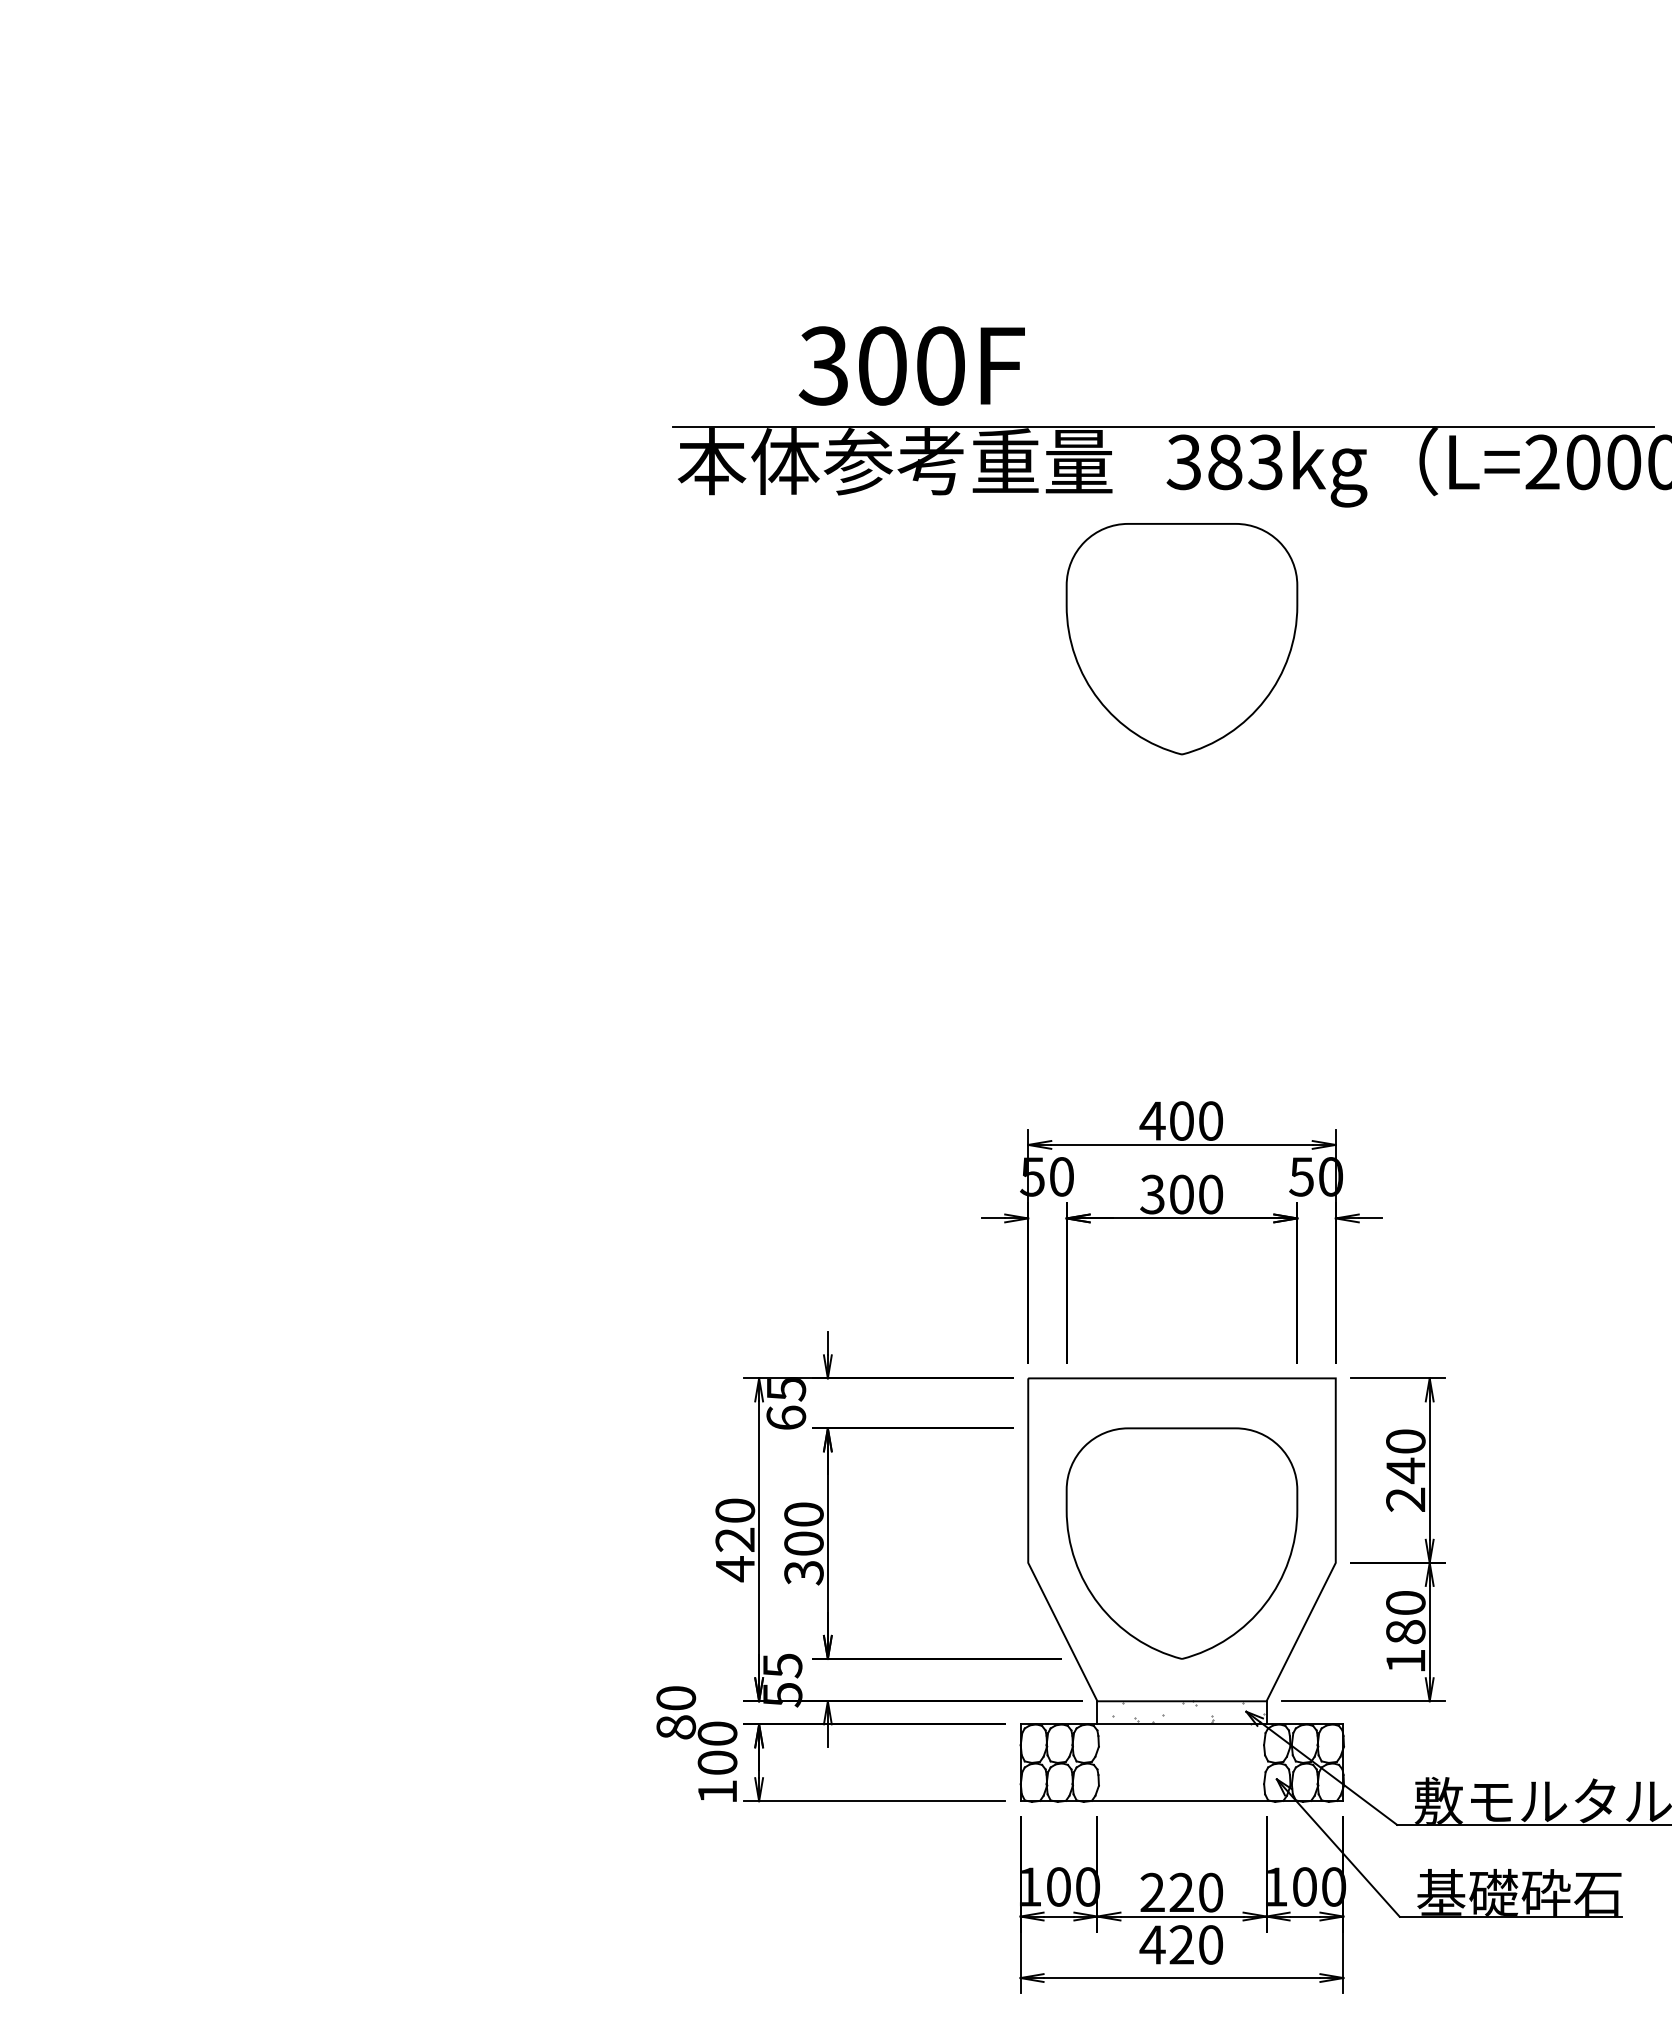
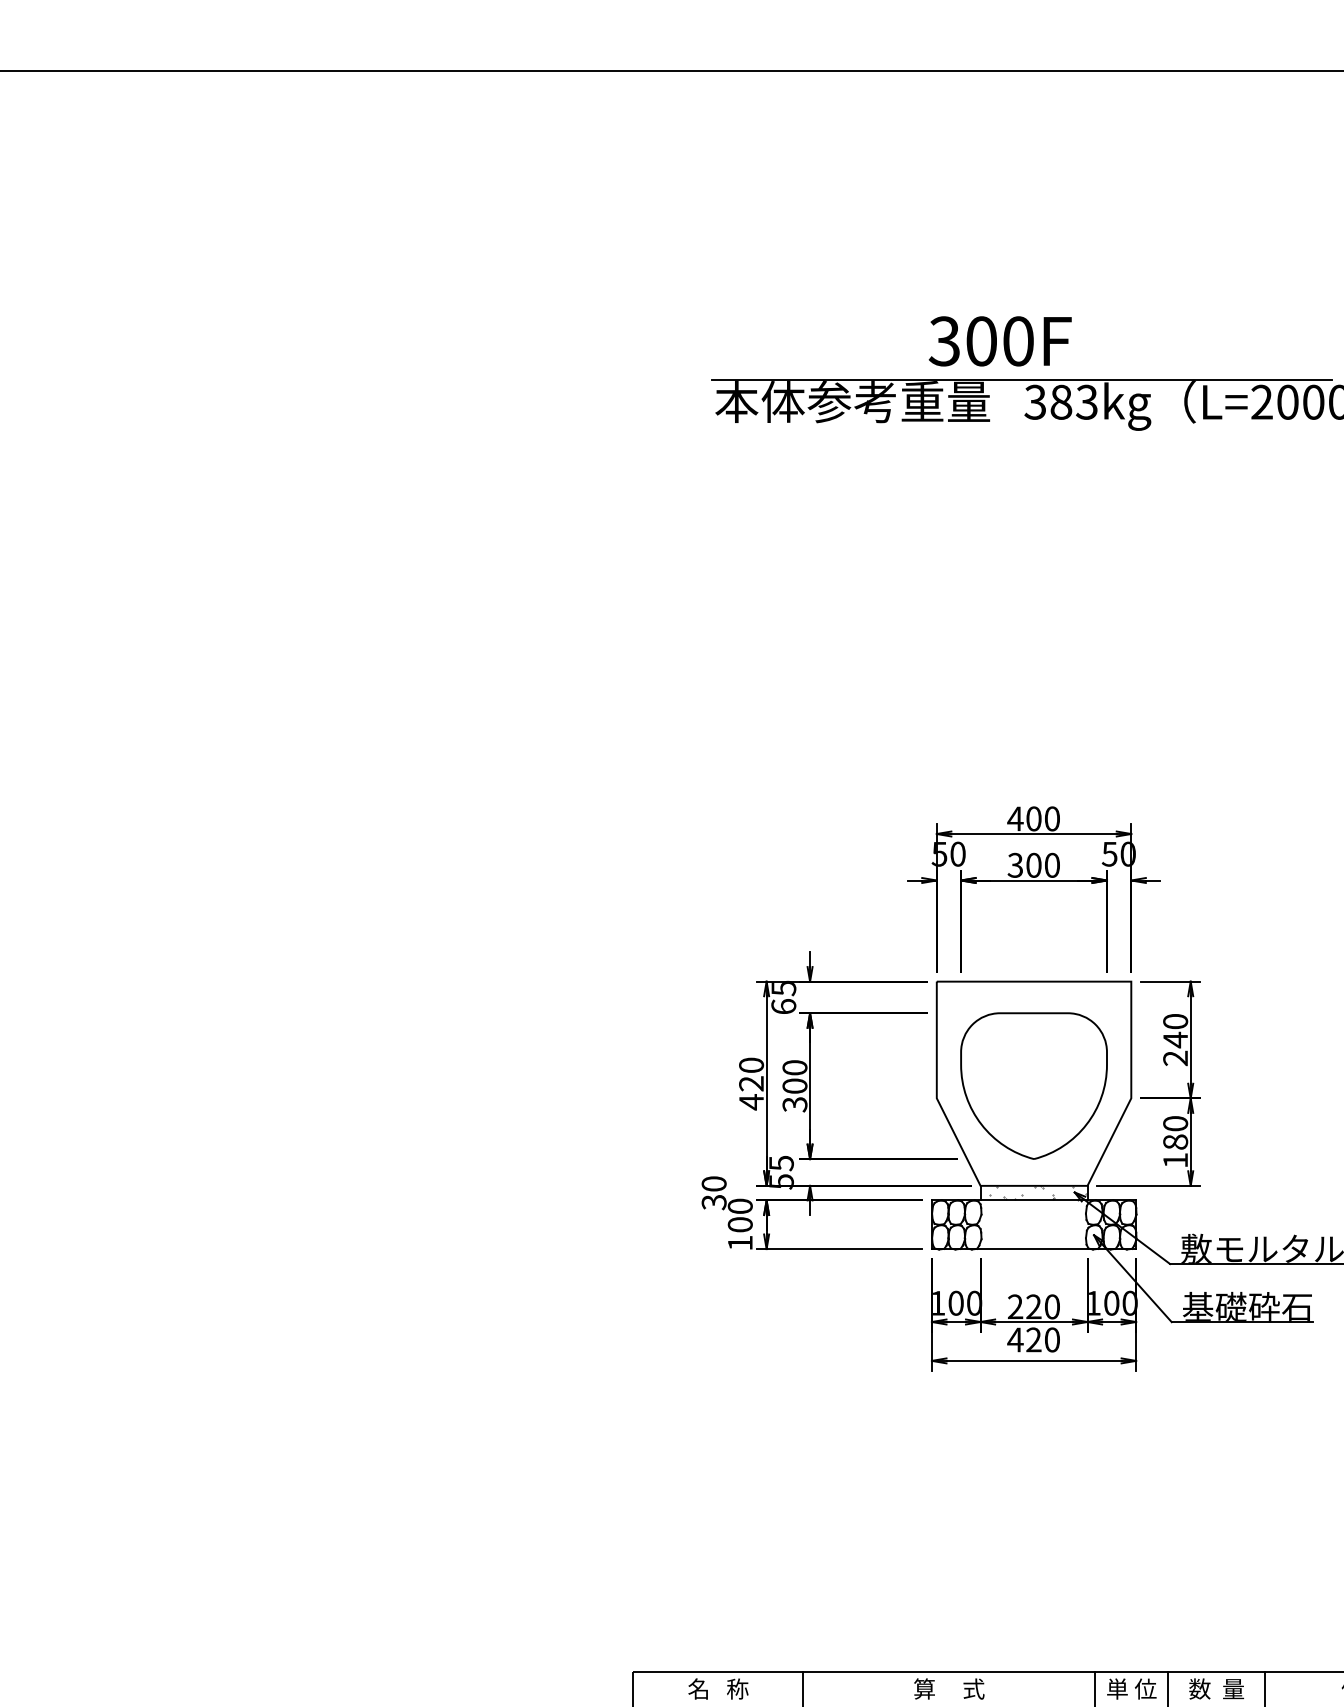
text: (910, 366) -> (999, 341), moved
part: (1181, 638) -> (1033, 513), removed
text: (675, 1727) -> (713, 1202), 80 -> 30

